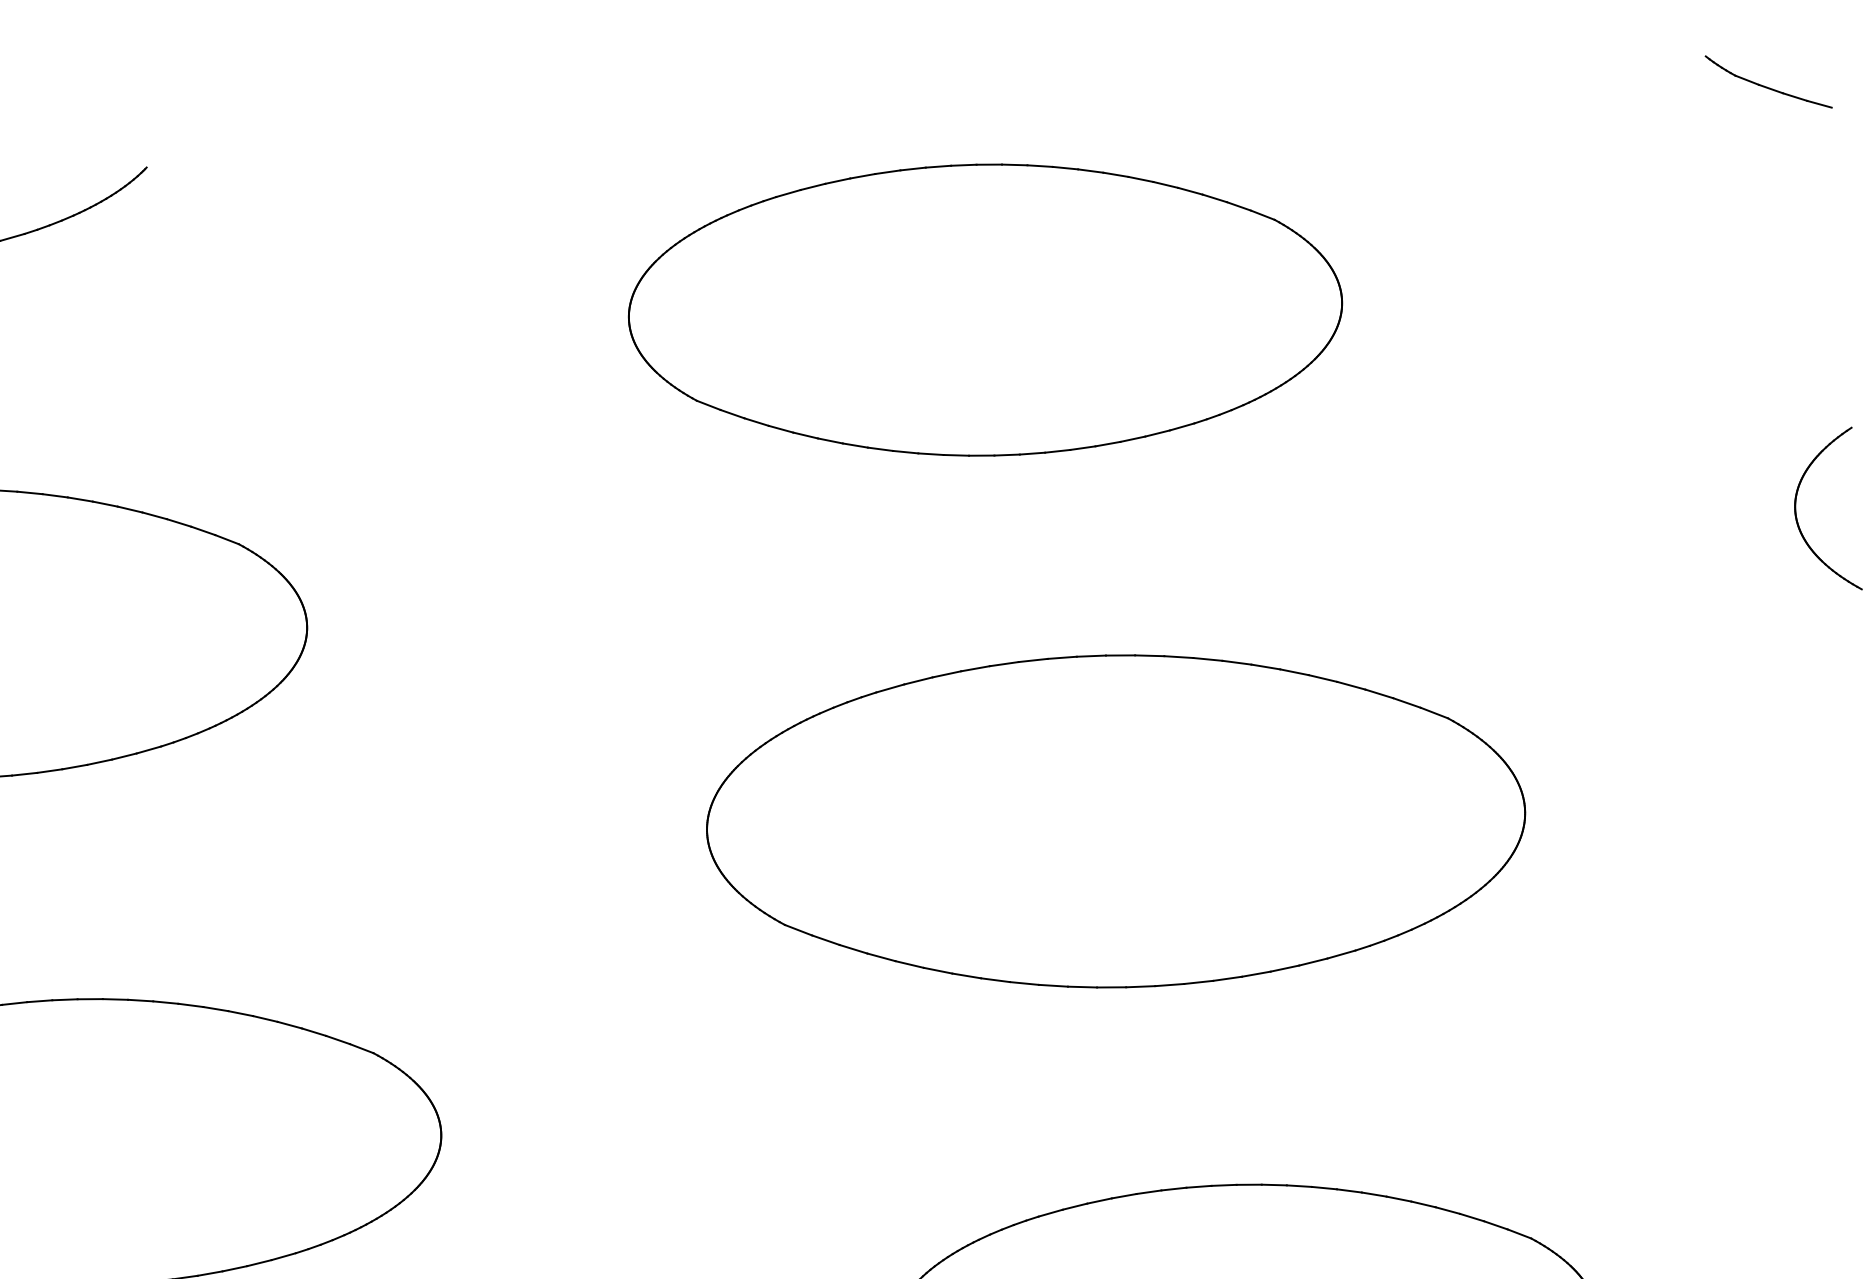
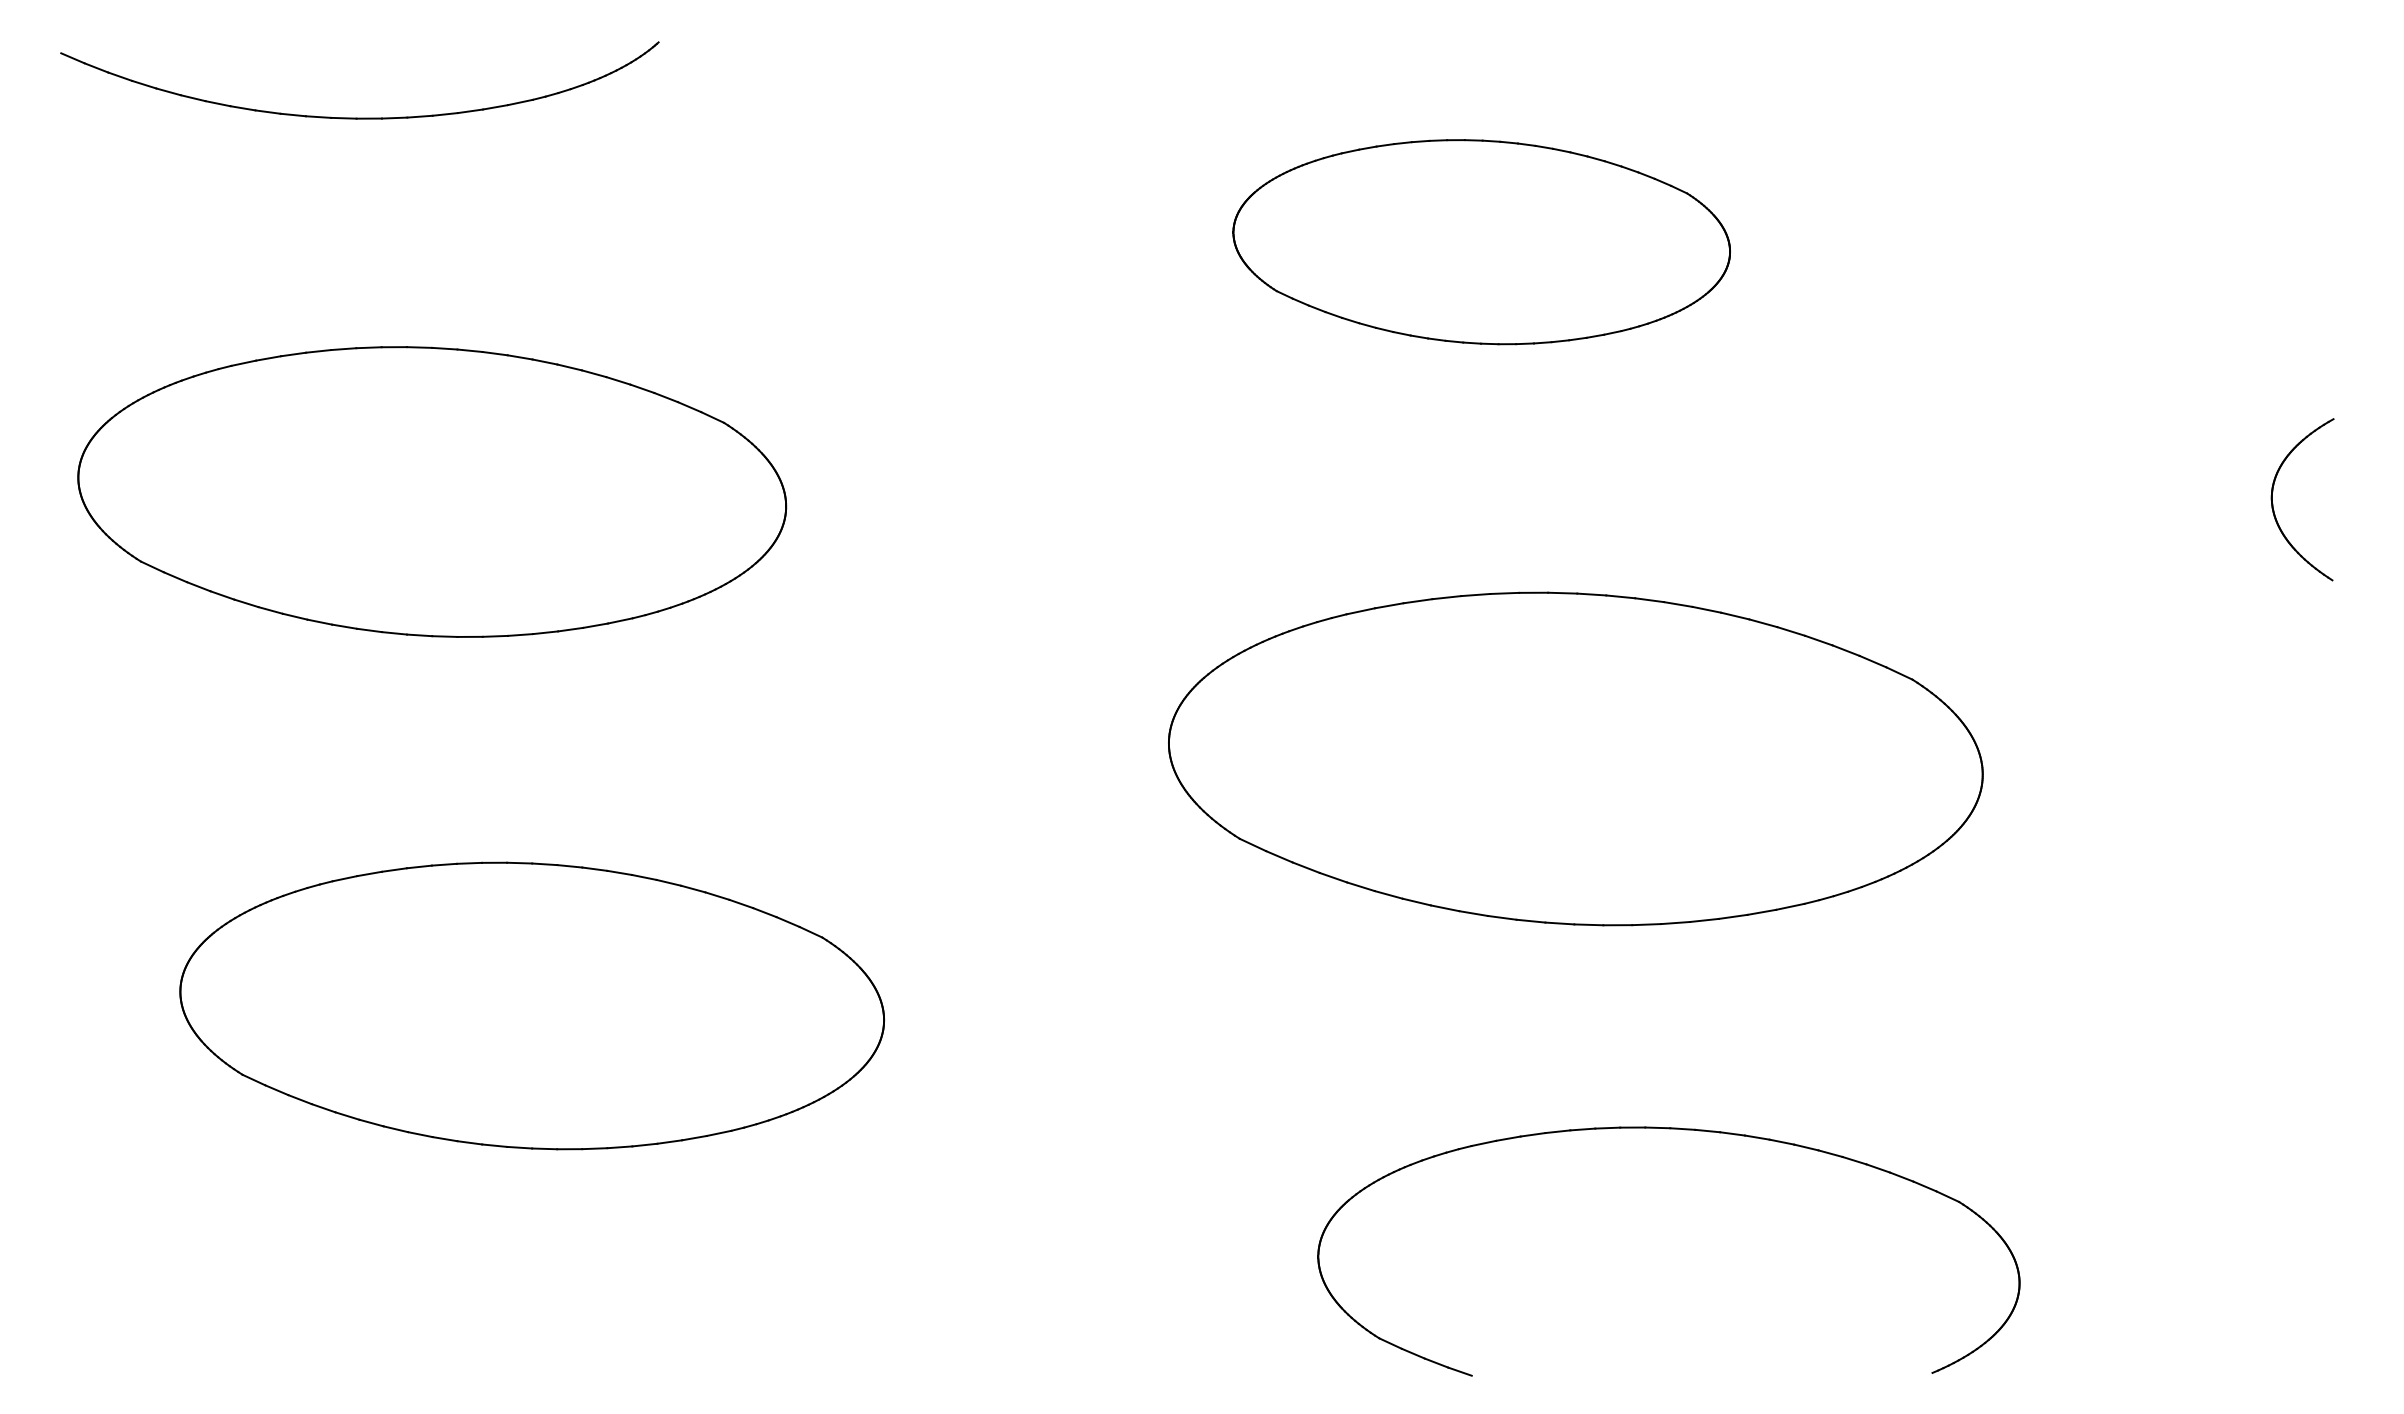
part: (1767, 81) -> (2274, 69), removed
part: (985, 309) -> (1481, 241), size x0.7

